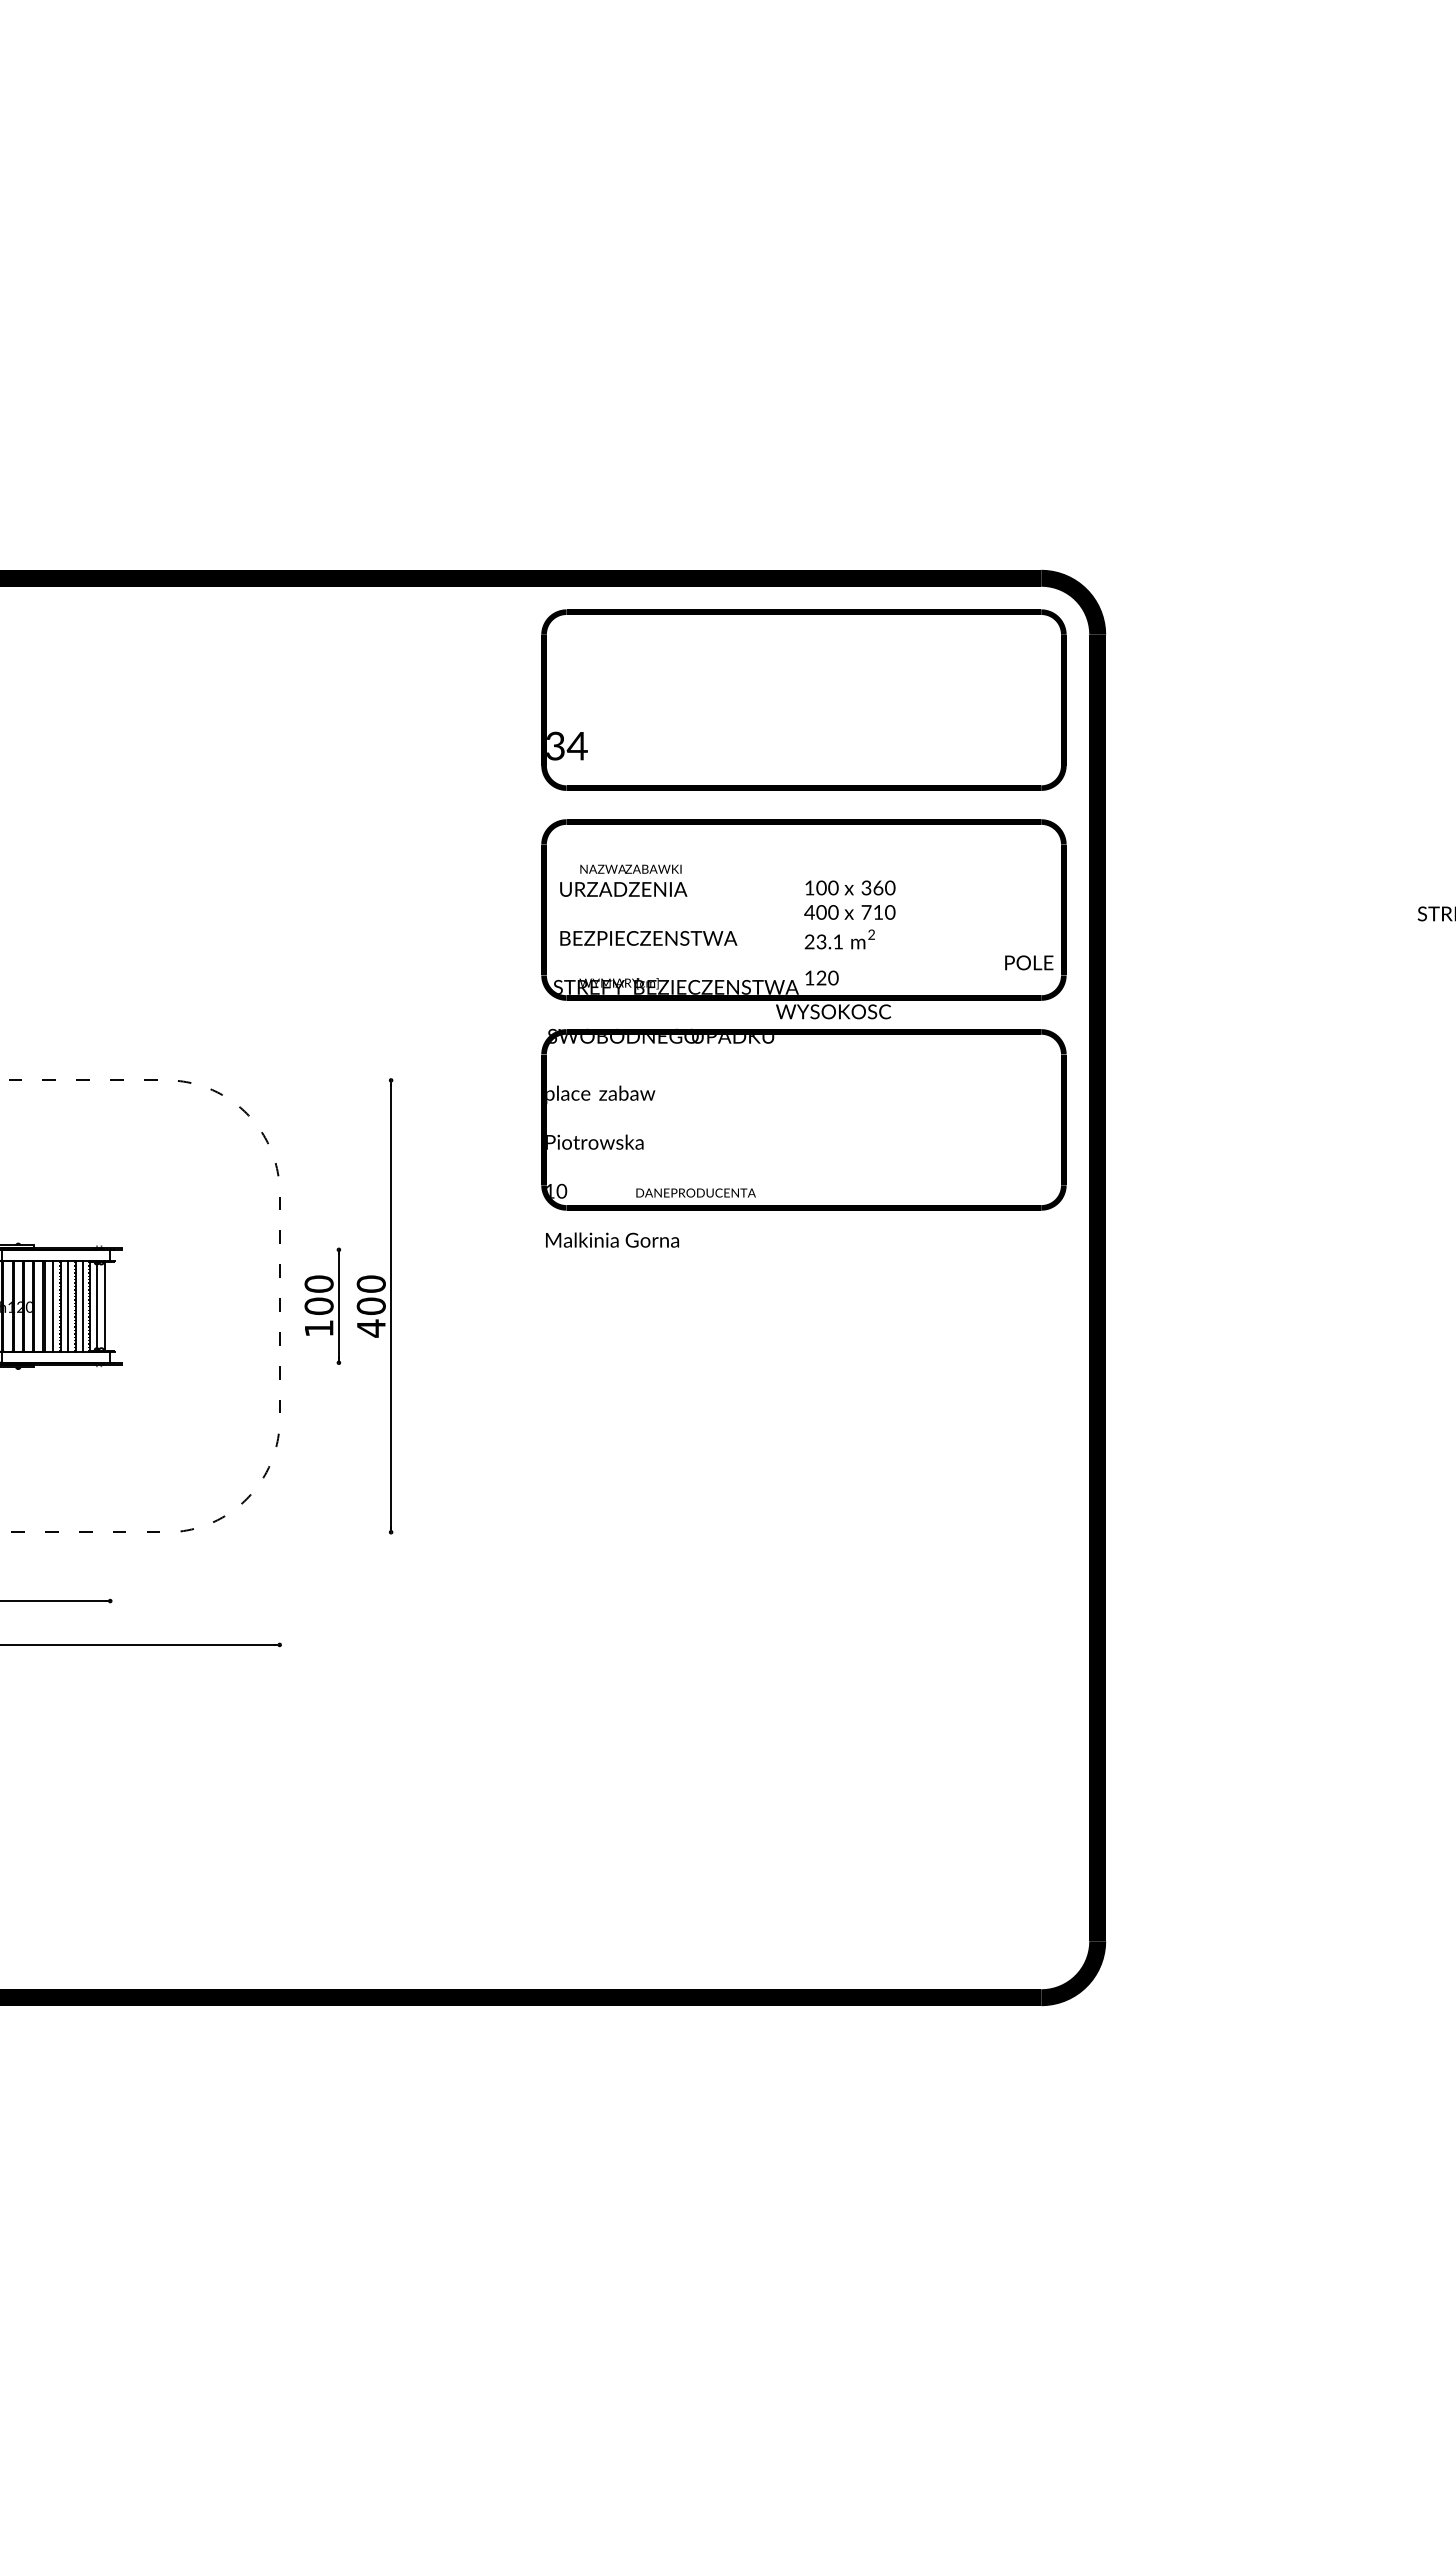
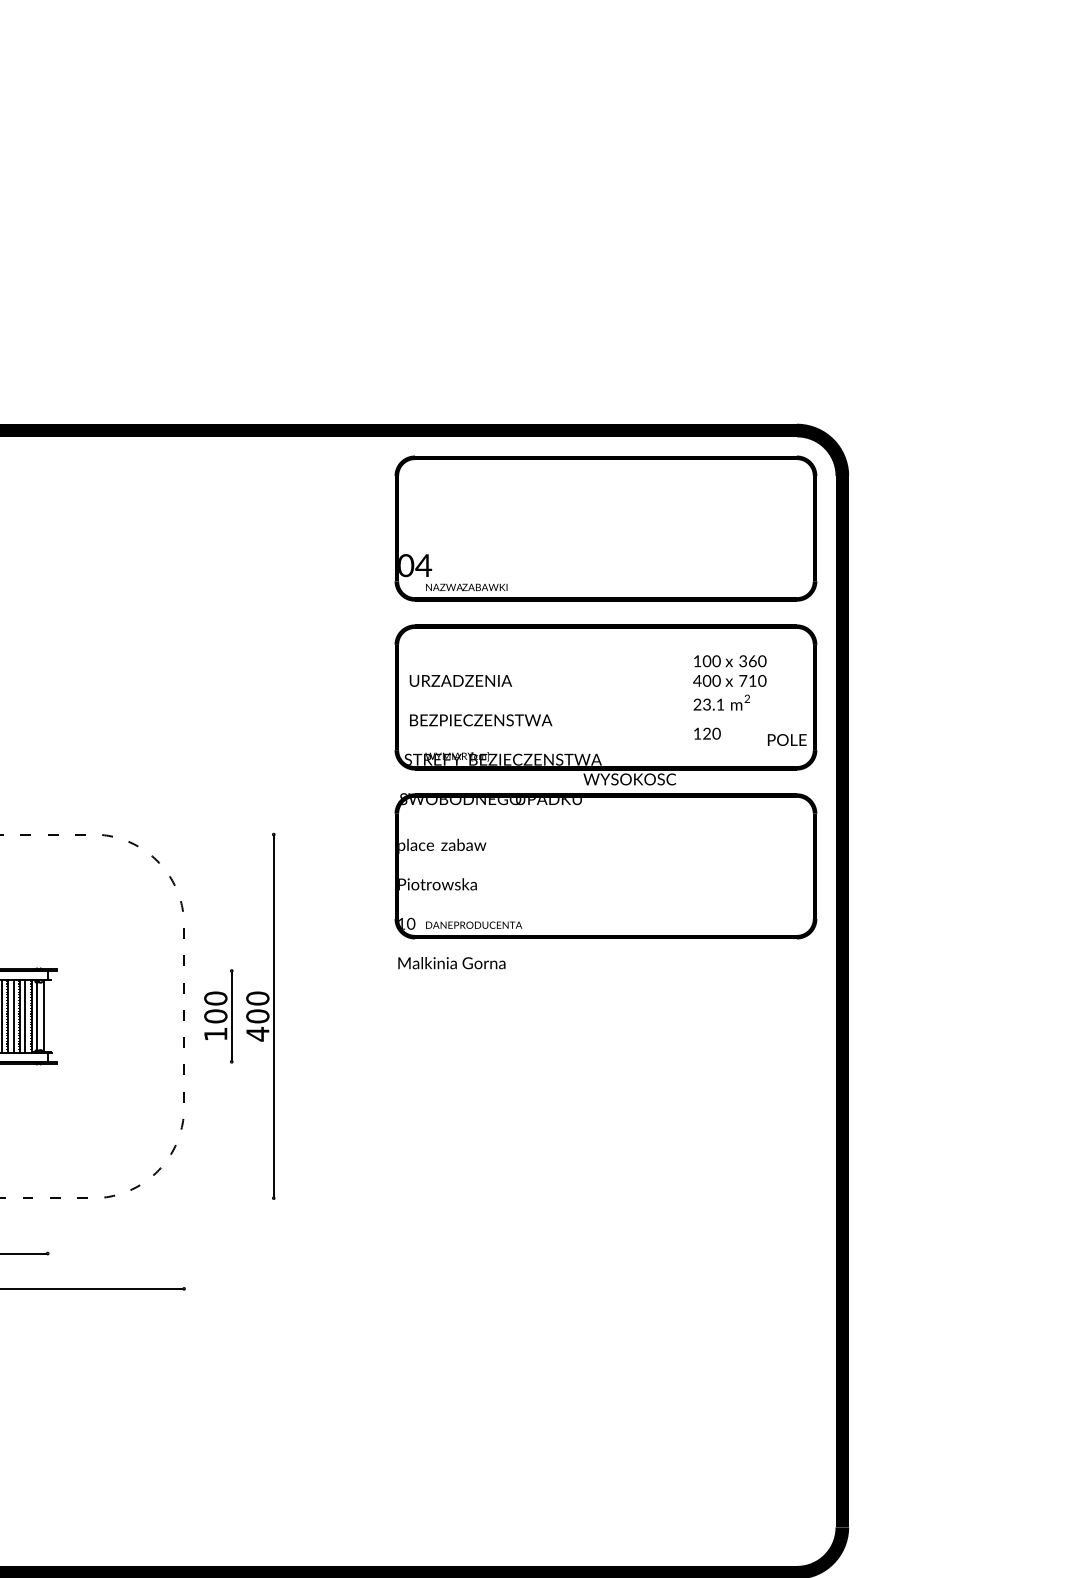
text: (556, 746) -> (406, 565), 3 -> 0
text: (630, 868) -> (466, 586), moved
text: (849, 932) -> (729, 697), moved
text: (695, 1192) -> (473, 924), moved

